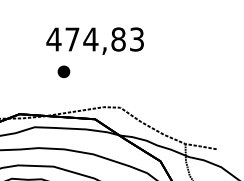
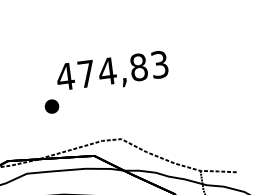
text: (94, 40) -> (111, 71), moved

